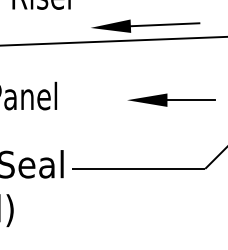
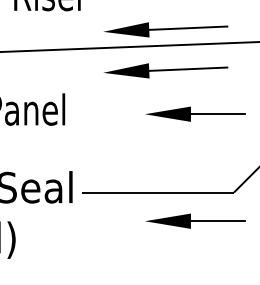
part: (146, 61) -> (166, 70), added
part: (171, 193) -> (195, 220), added

